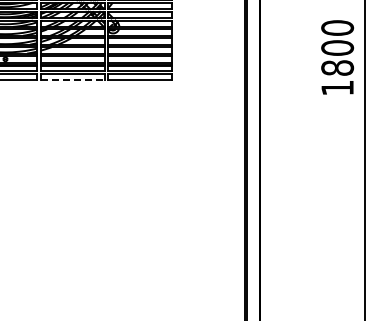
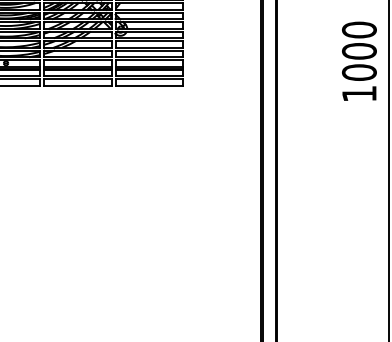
text: (337, 67) -> (359, 72), 1800 -> 1000
line: (72, 80) -> (77, 85), dashed -> solid

